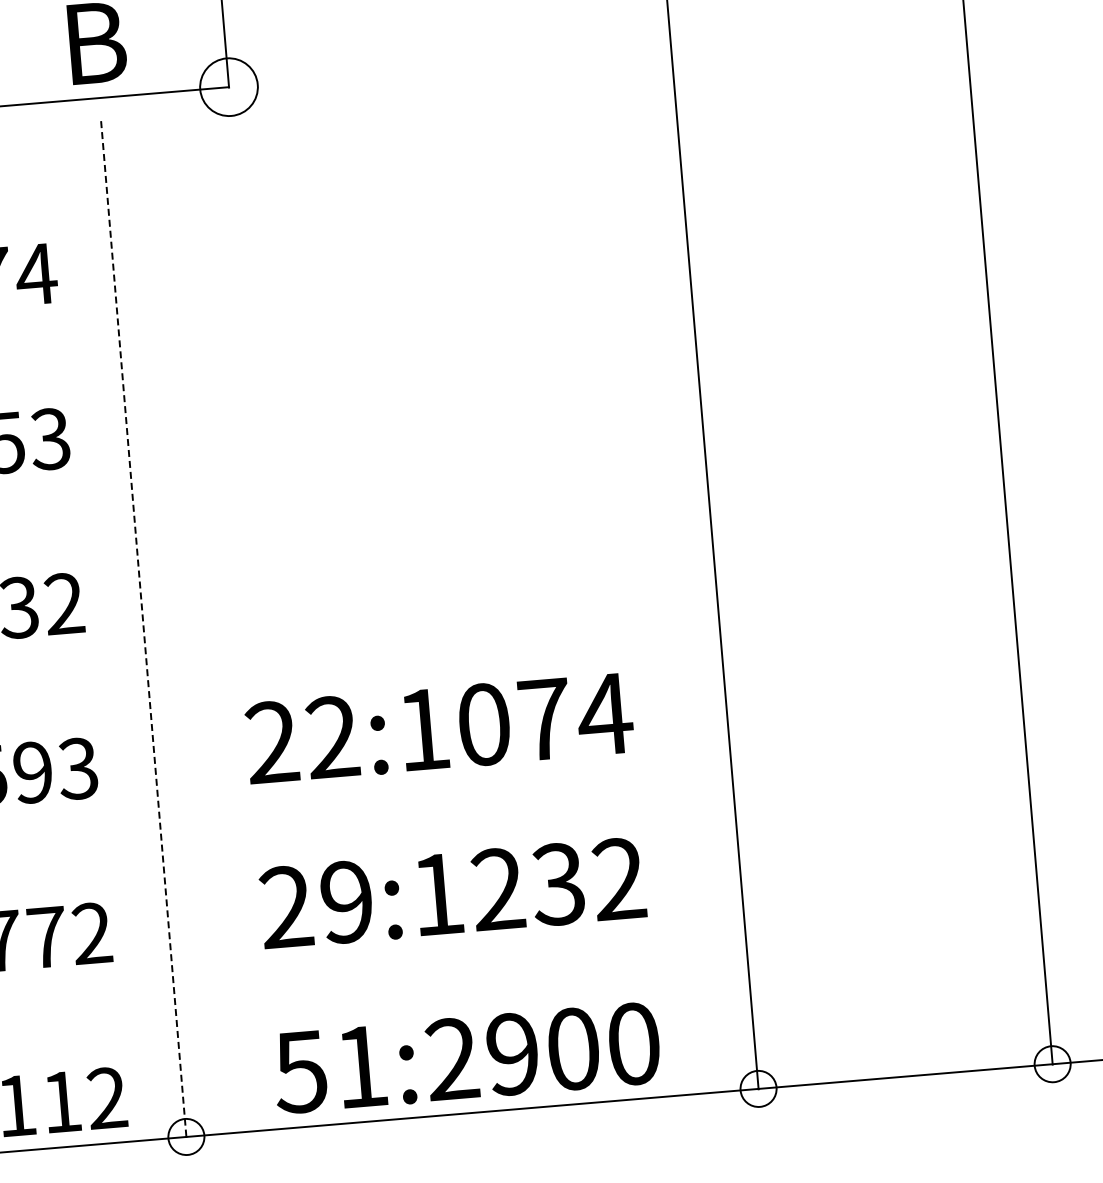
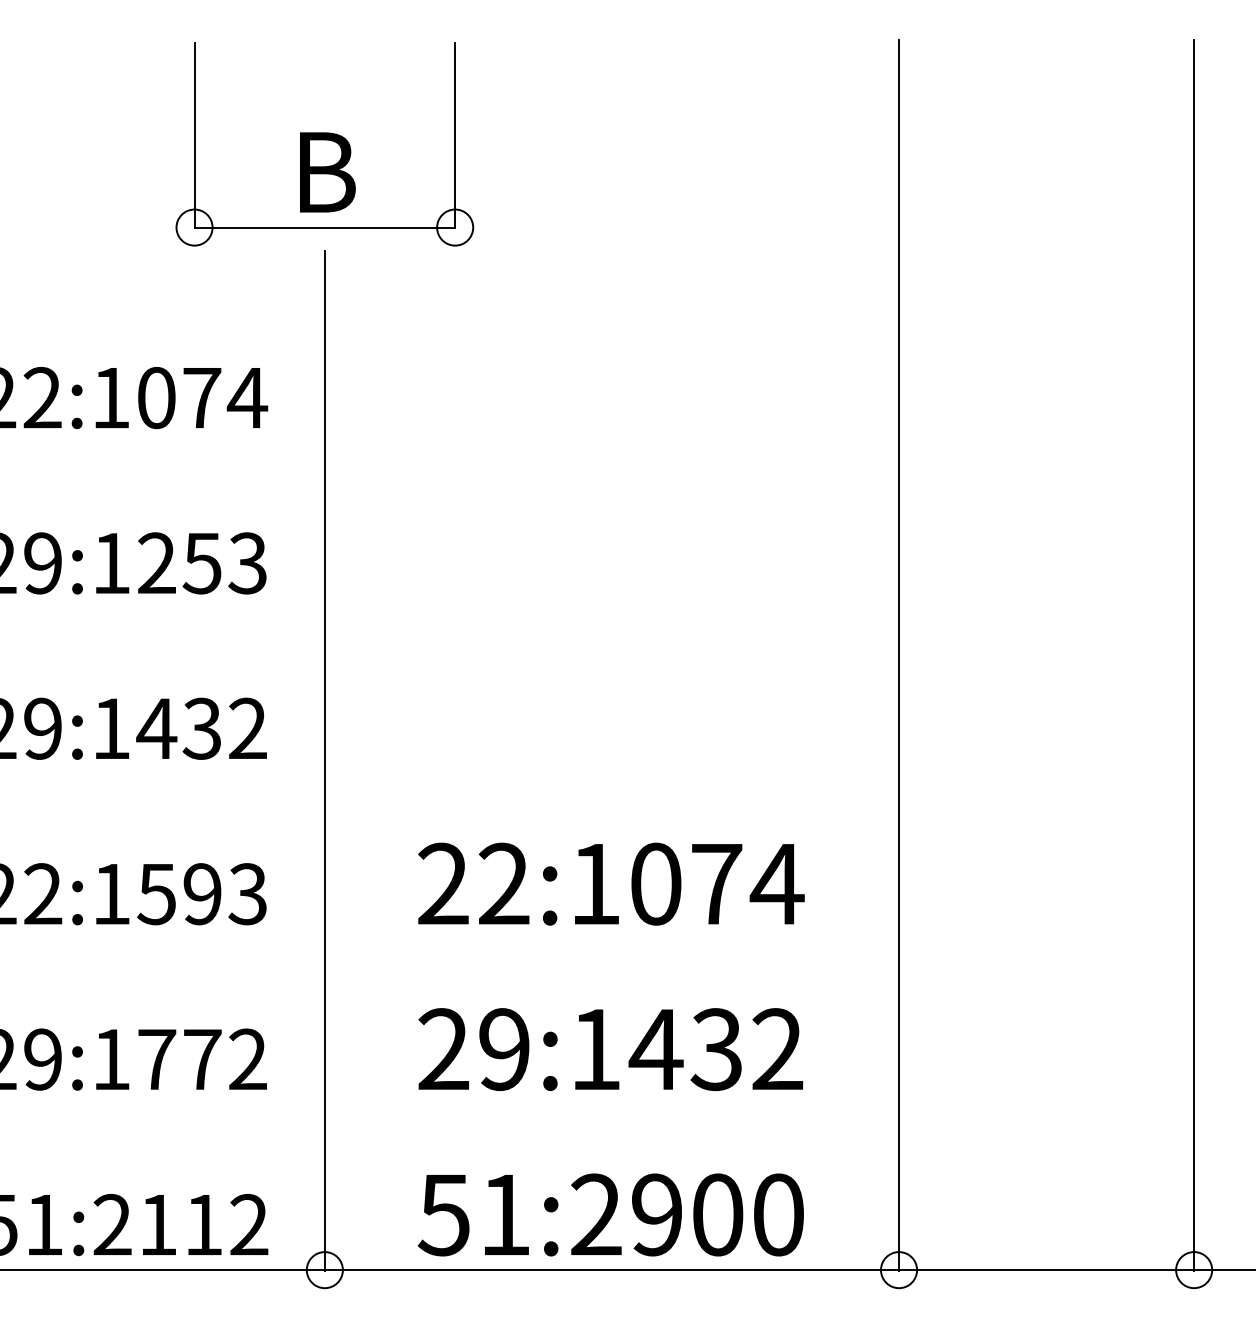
circle: (229, 87) -> (455, 227), size x0.62
line: (143, 629) -> (324, 760), dashed -> solid
text: (497, 888) -> (655, 1048), 29:1232 -> 29:1432

